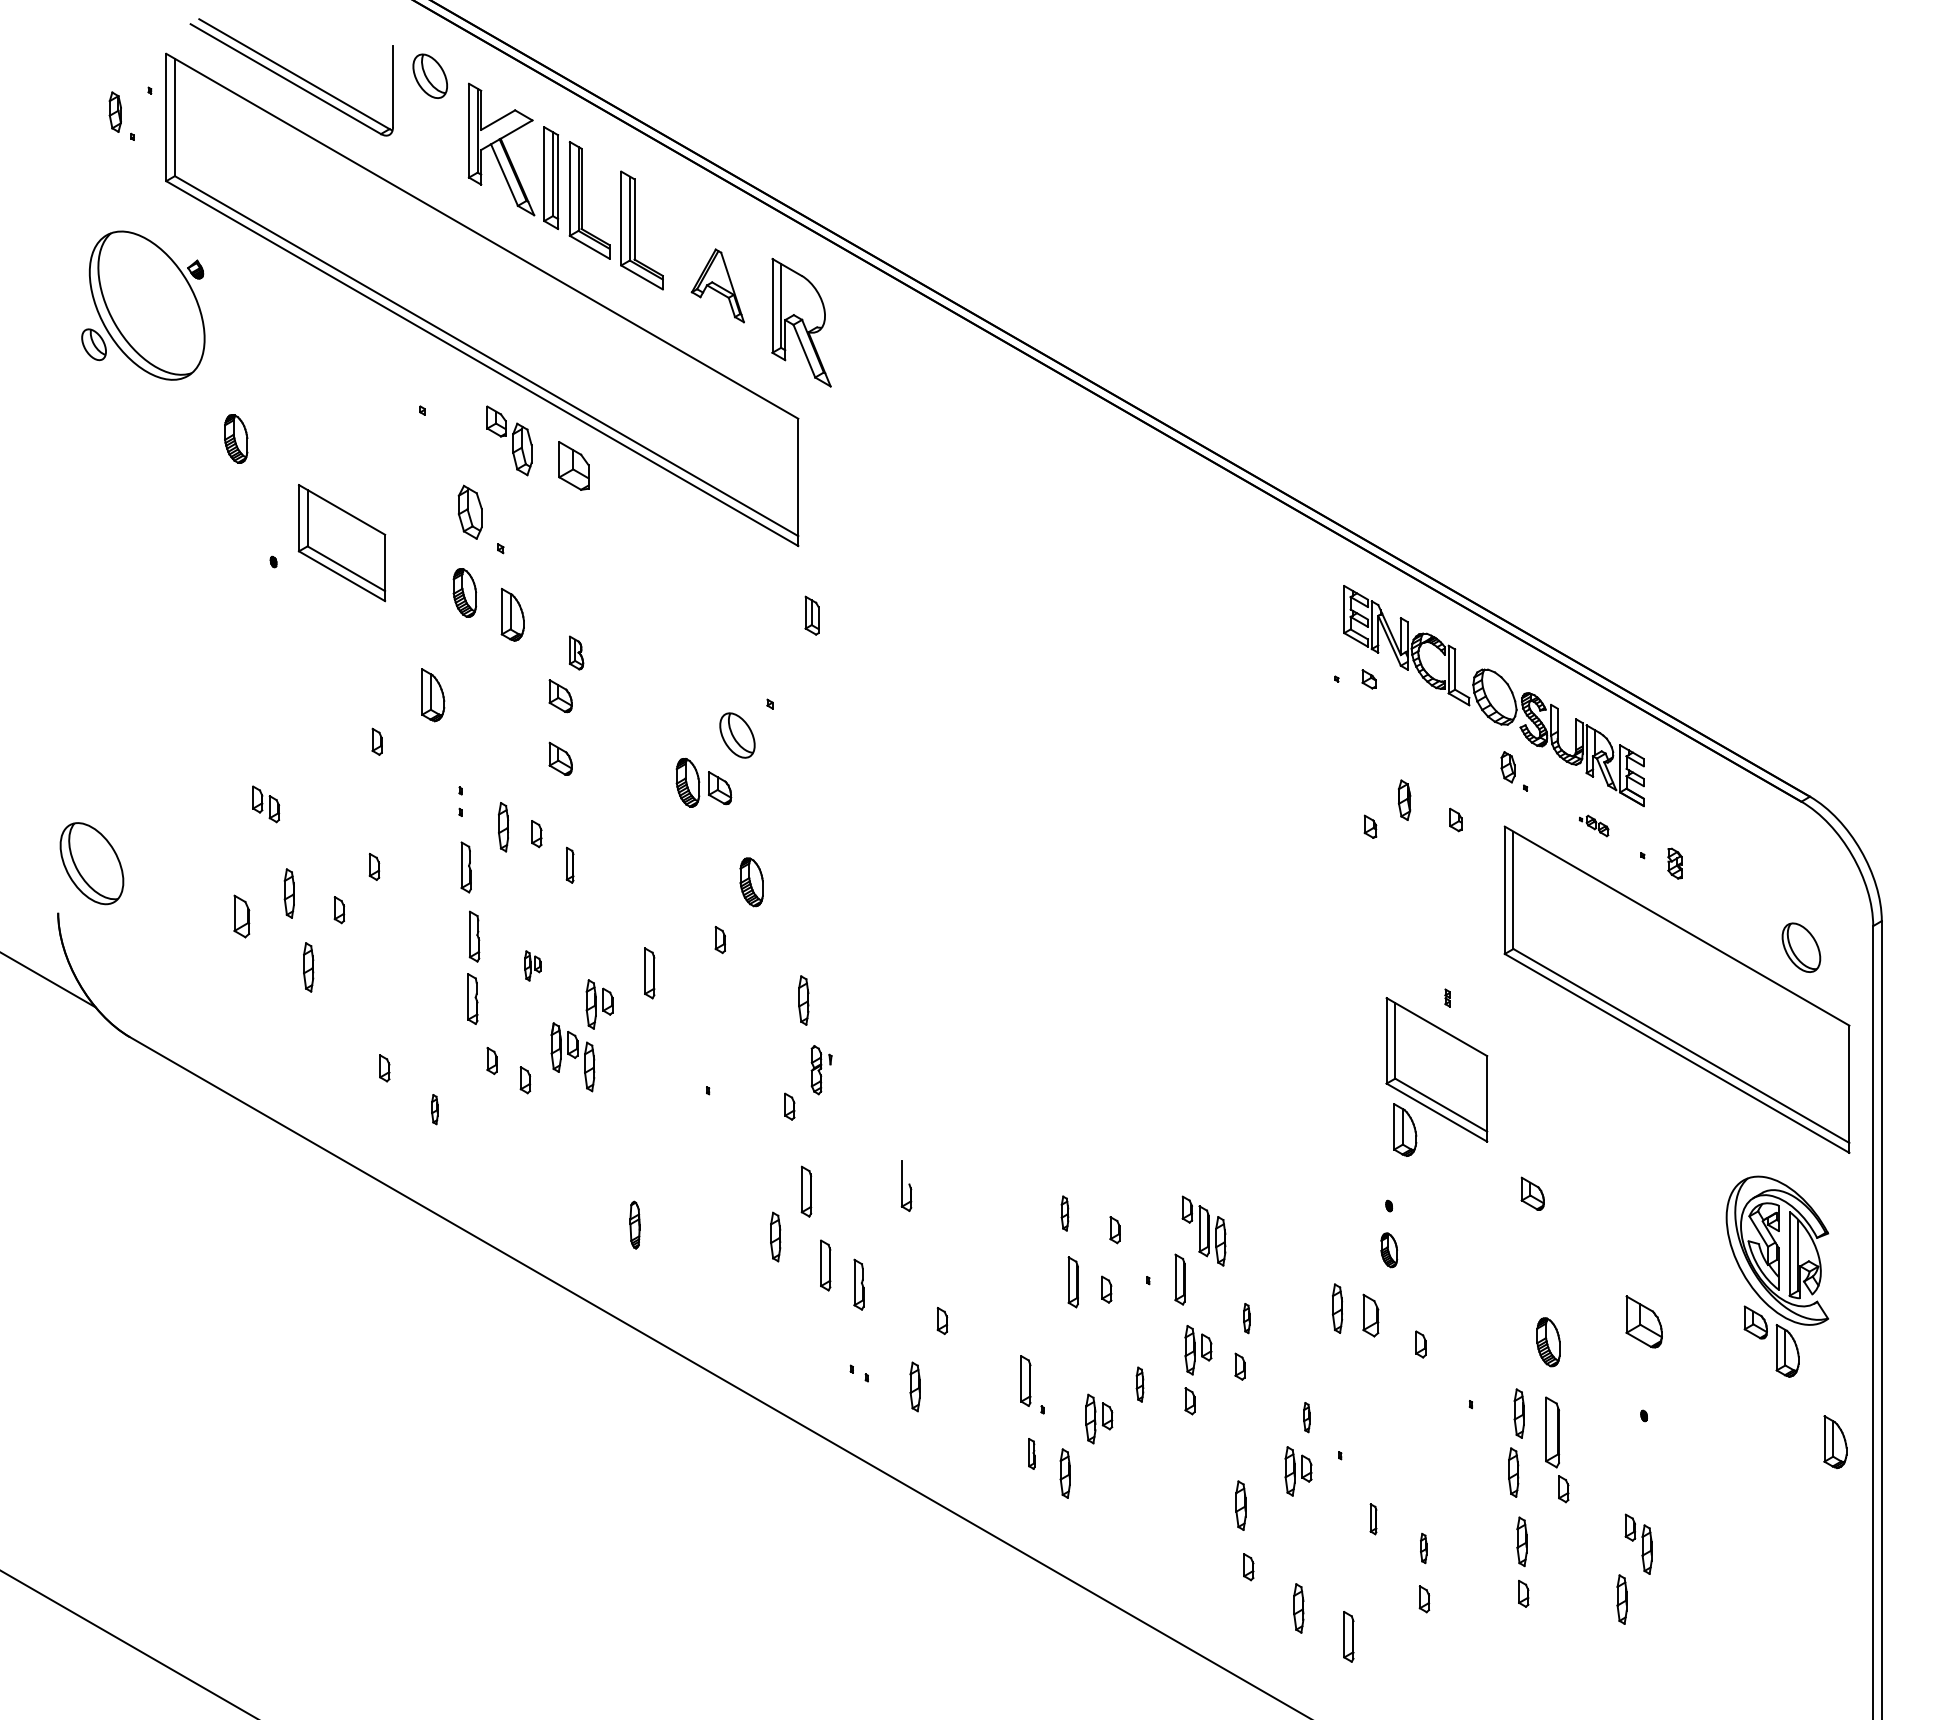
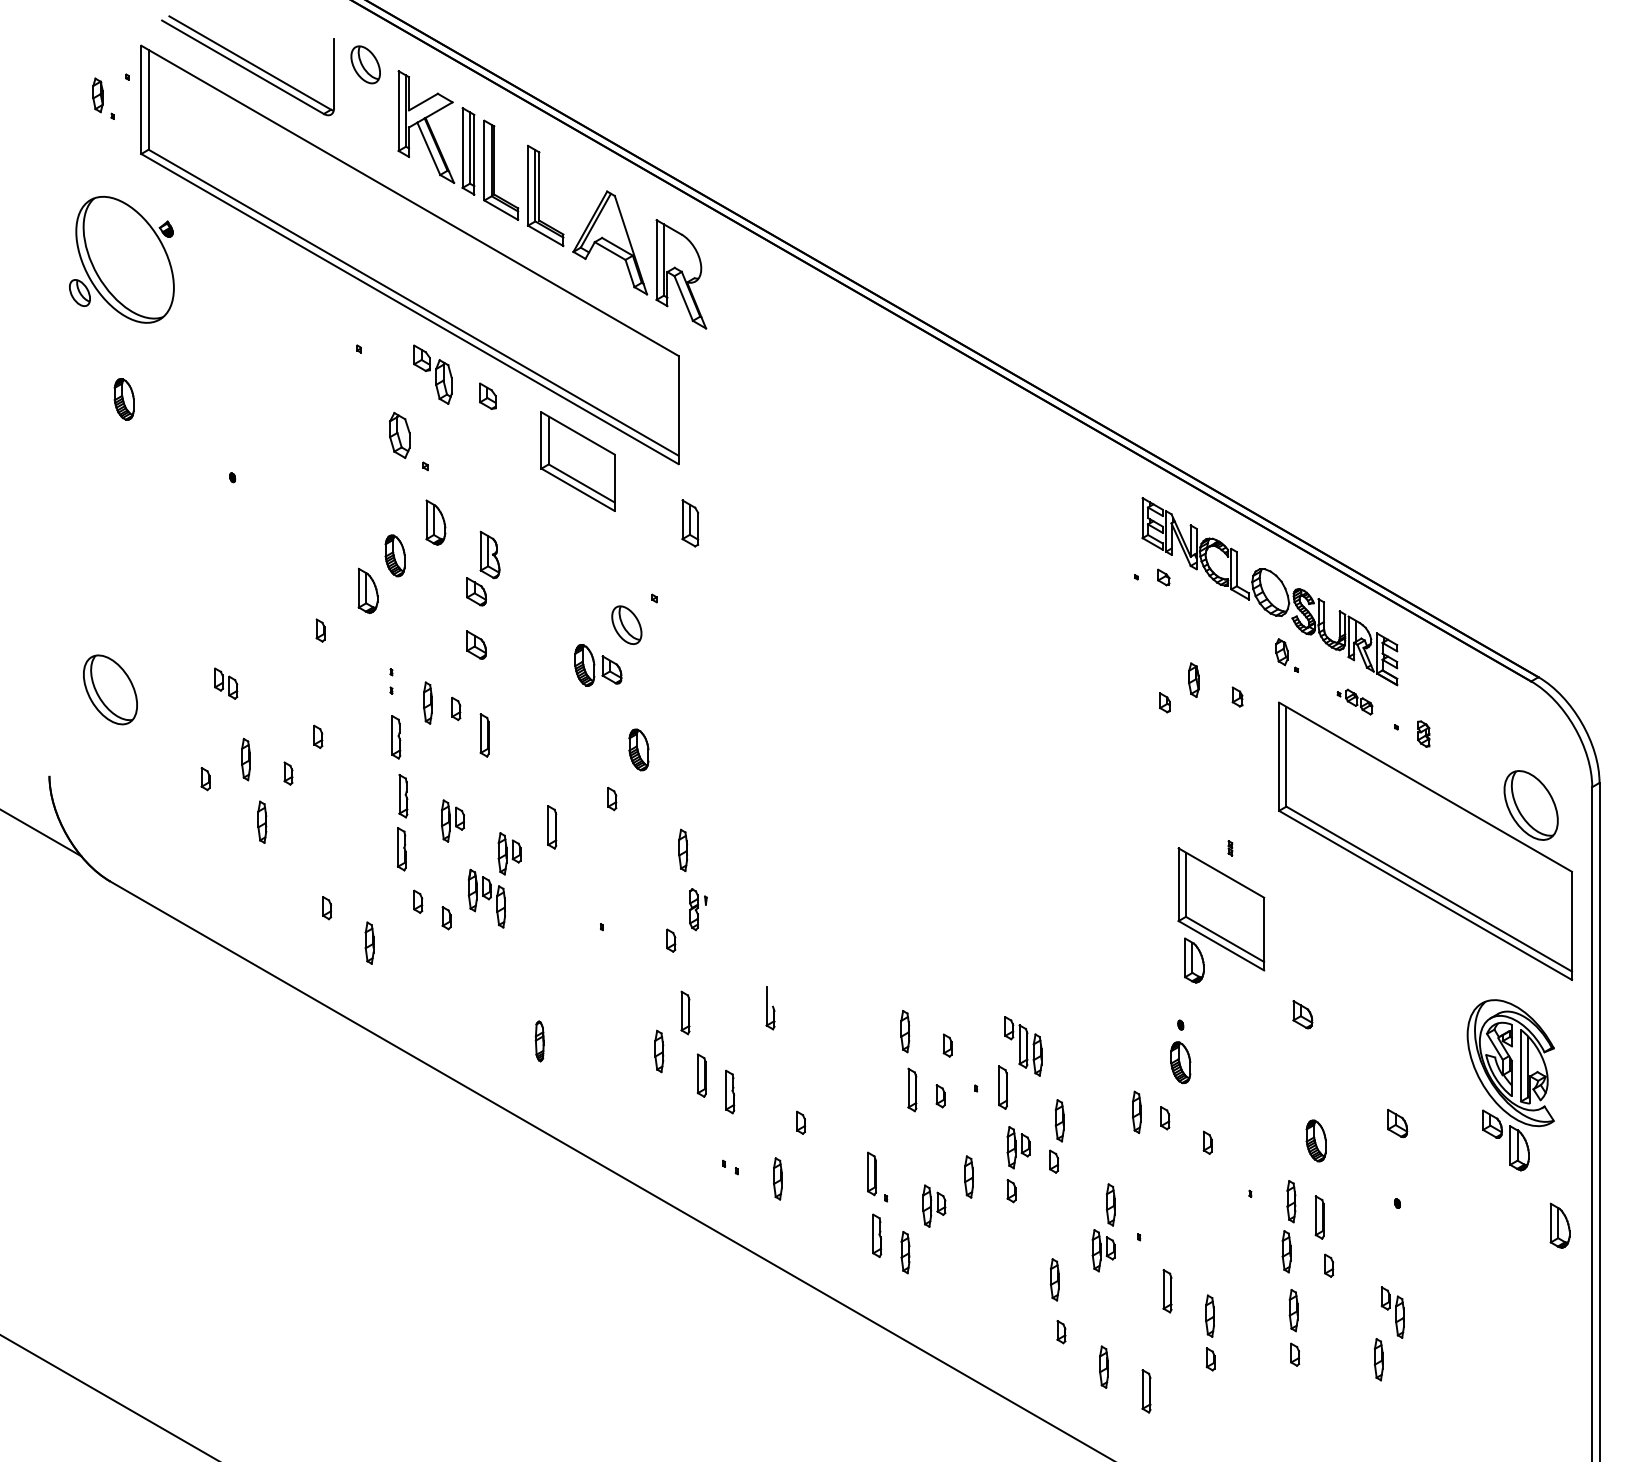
part: (717, 285) -> (609, 242), size x1.67
part: (236, 438) -> (124, 399), moved
part: (573, 466) -> (487, 396), size x0.62
part: (341, 543) -> (577, 461), moved
part: (464, 592) -> (394, 555), moved
part: (811, 615) -> (689, 523), size x1.43
part: (576, 652) -> (490, 554), size x1.67
part: (1593, 825) -> (1354, 701), size x1.43
part: (91, 863) -> (110, 689), moved
part: (569, 865) -> (484, 735), size x1.43
part: (241, 916) -> (205, 779), size x0.62
part: (1801, 947) -> (1531, 805), size x1.67
part: (532, 965) -> (452, 820), size x1.67
part: (434, 1109) -> (369, 943), size x1.67
part: (1064, 1213) -> (904, 1031), size x1.43
part: (1389, 1250) -> (1181, 1062), size x1.43
part: (1370, 1315) -> (1164, 1118), size x0.62
part: (1246, 1318) -> (1059, 1120), size x1.67
part: (1644, 1321) -> (1397, 1123), size x0.62
part: (1139, 1384) -> (968, 1176), size x1.43
part: (1306, 1417) -> (1110, 1204), size x1.67
part: (1552, 1432) -> (1319, 1217), size x0.71
part: (1031, 1453) -> (876, 1235), size x1.67
part: (1373, 1519) -> (1167, 1291), size x1.67
part: (1423, 1548) -> (1209, 1316), size x1.67

